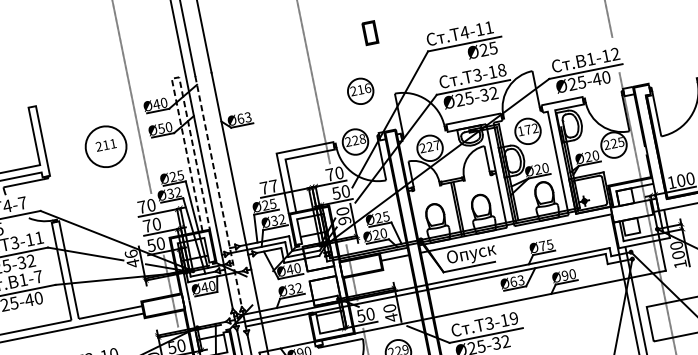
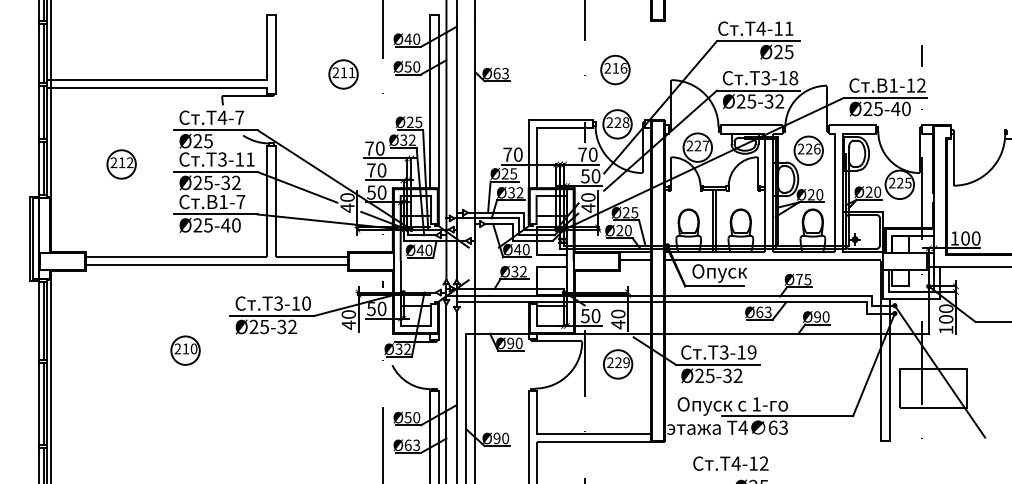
line: (176, 77) -> (435, 14), dashed -> solid
part: (360, 90) -> (615, 69), moved
text: (527, 129) -> (808, 148), 172 -> 226
circle: (106, 146) -> (343, 74), size x0.62
text: (273, 186) -> (518, 154), 77 -> 70
line: (218, 191) -> (456, 148), dashed -> solid
text: (344, 220) -> (588, 207), 90 -> 40
text: (131, 254) -> (347, 197), 46 -> 40

